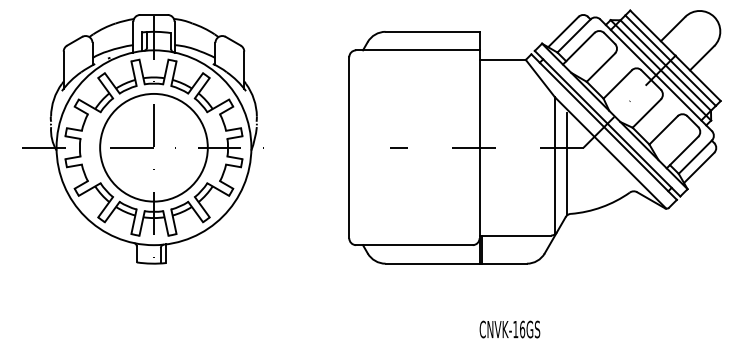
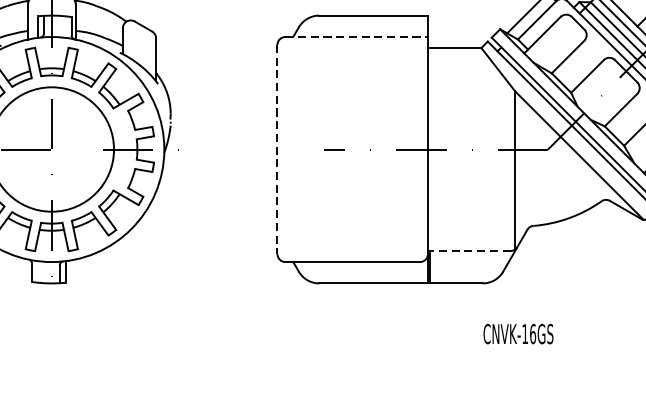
line: (417, 50) -> (356, 37), solid -> dashed
line: (349, 147) -> (277, 149), solid -> dashed
line: (567, 164) -> (529, 168), removed
line: (515, 235) -> (469, 250), solid -> dashed
text: (509, 329) -> (517, 334), moved

